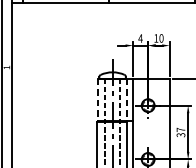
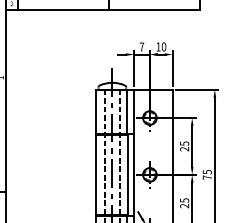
text: (140, 37) -> (141, 46), 4 -> 7
line: (97, 100) -> (96, 112), dashed -> solid
line: (126, 100) -> (127, 112), dashed -> solid
text: (180, 132) -> (184, 146), 37 -> 25

